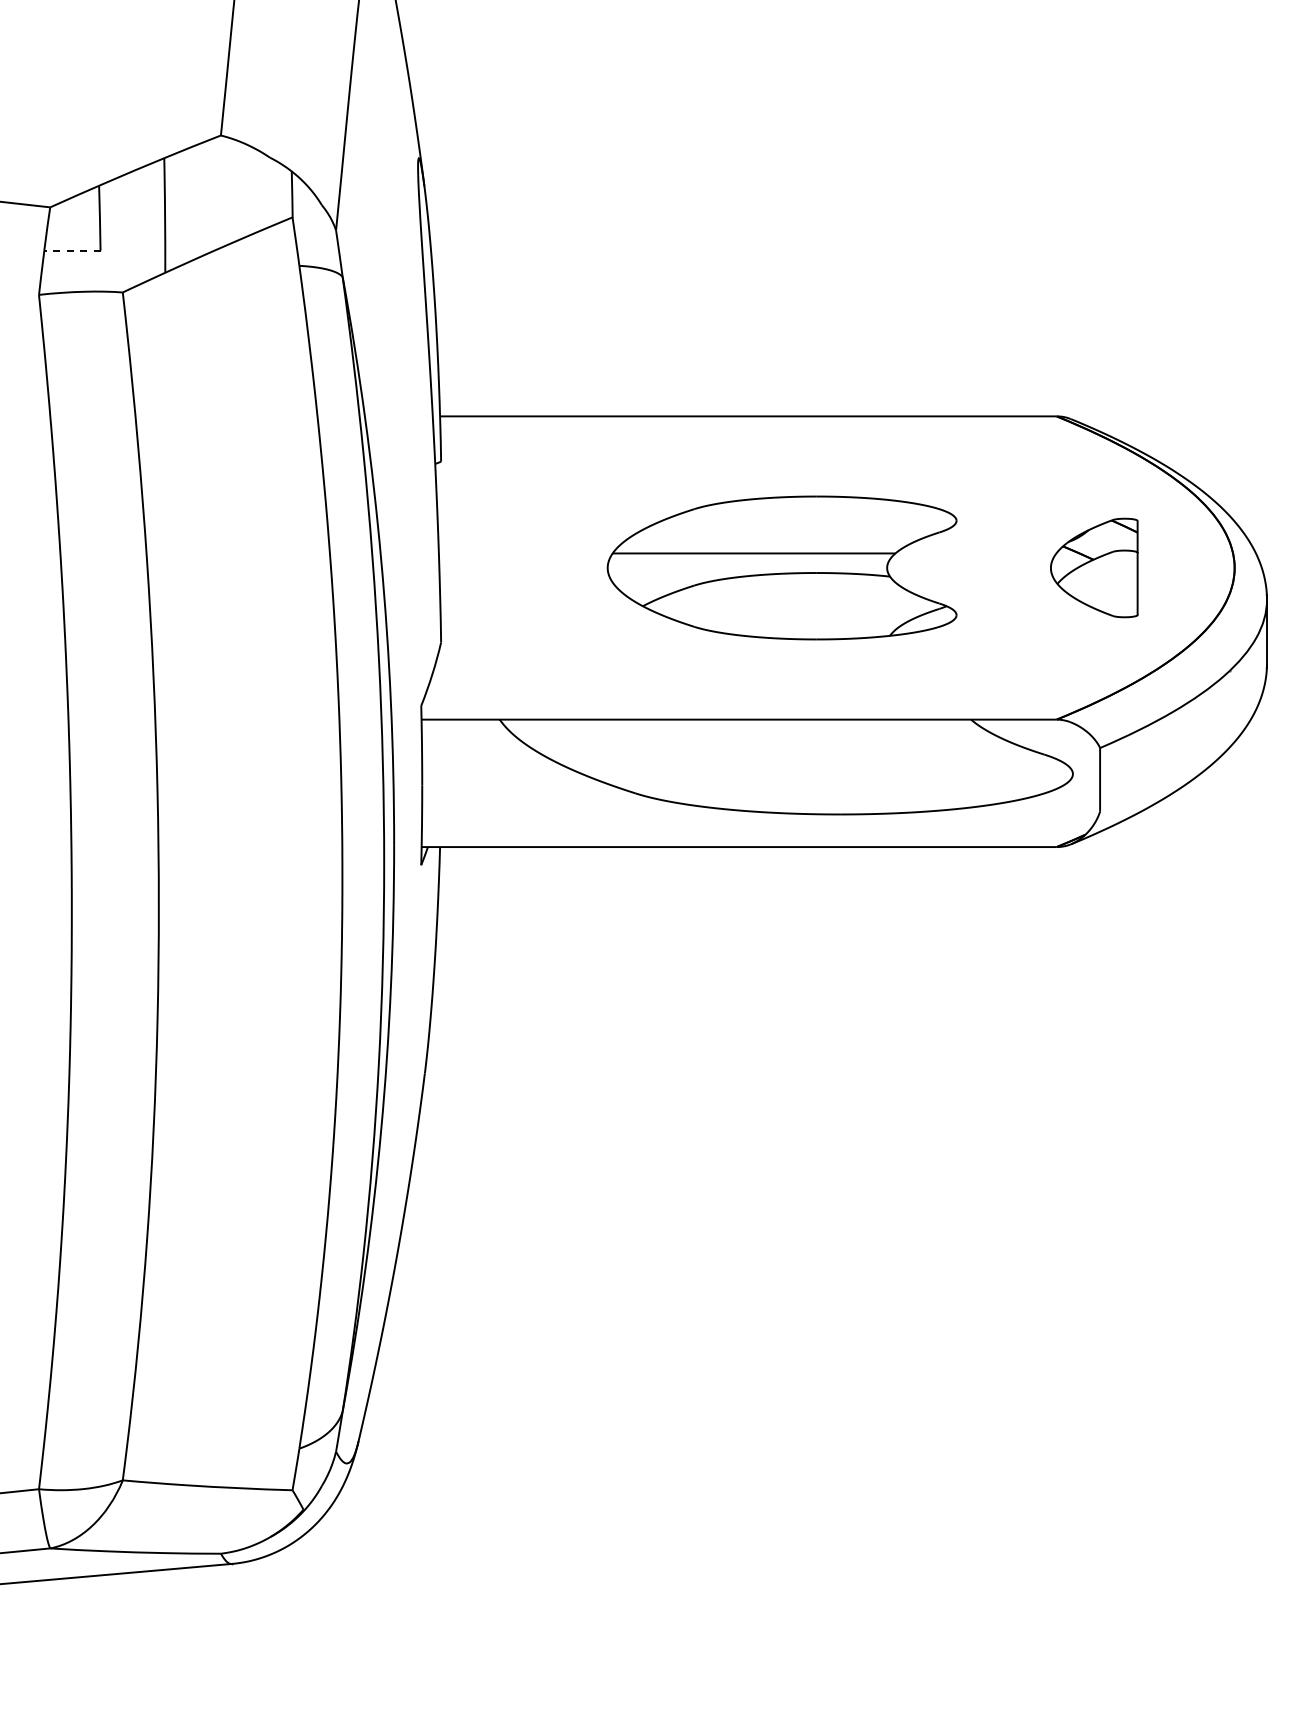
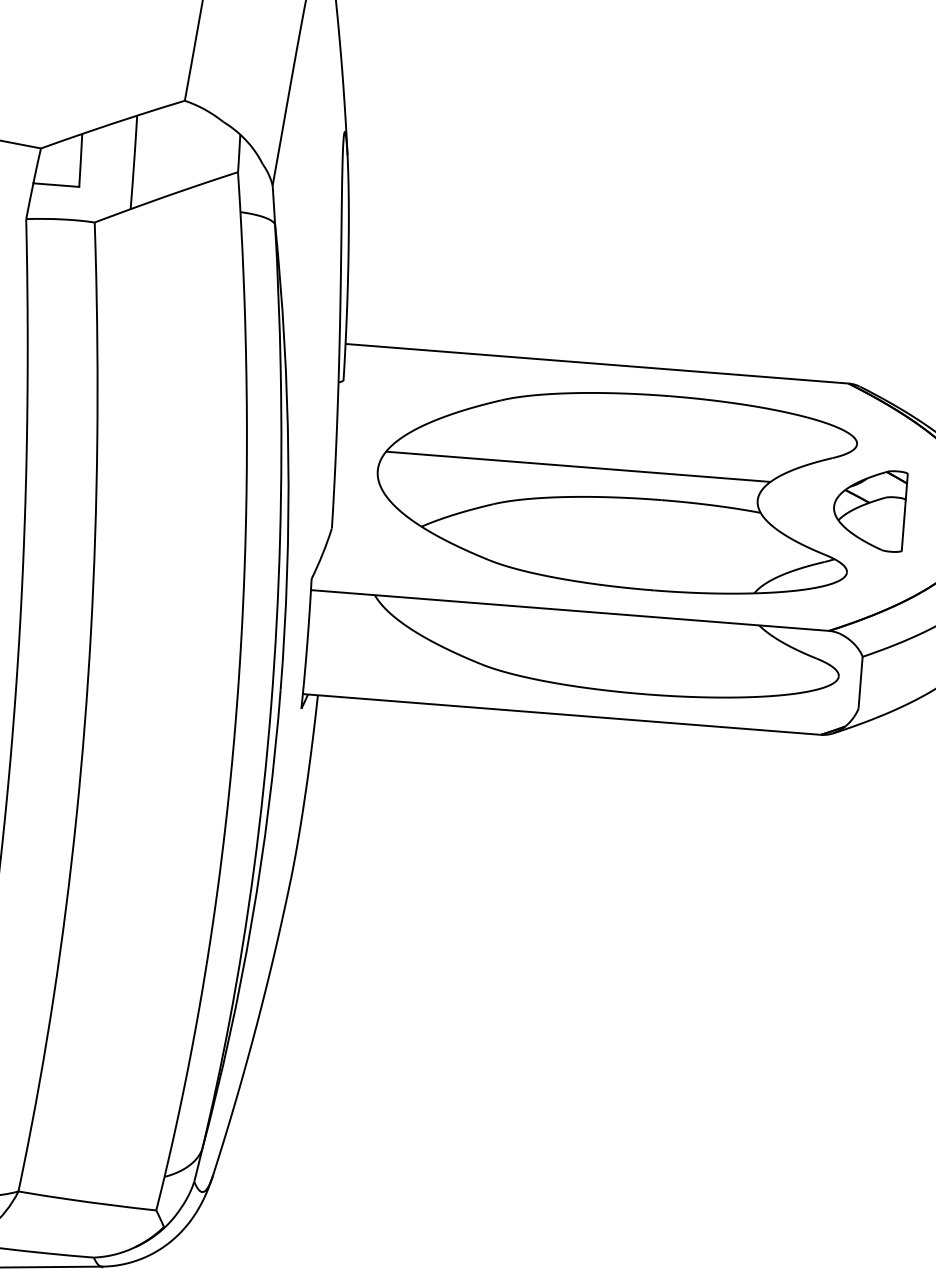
line: (71, 250) -> (55, 184), dashed -> solid
part: (781, 567) -> (614, 489), size x1.67

